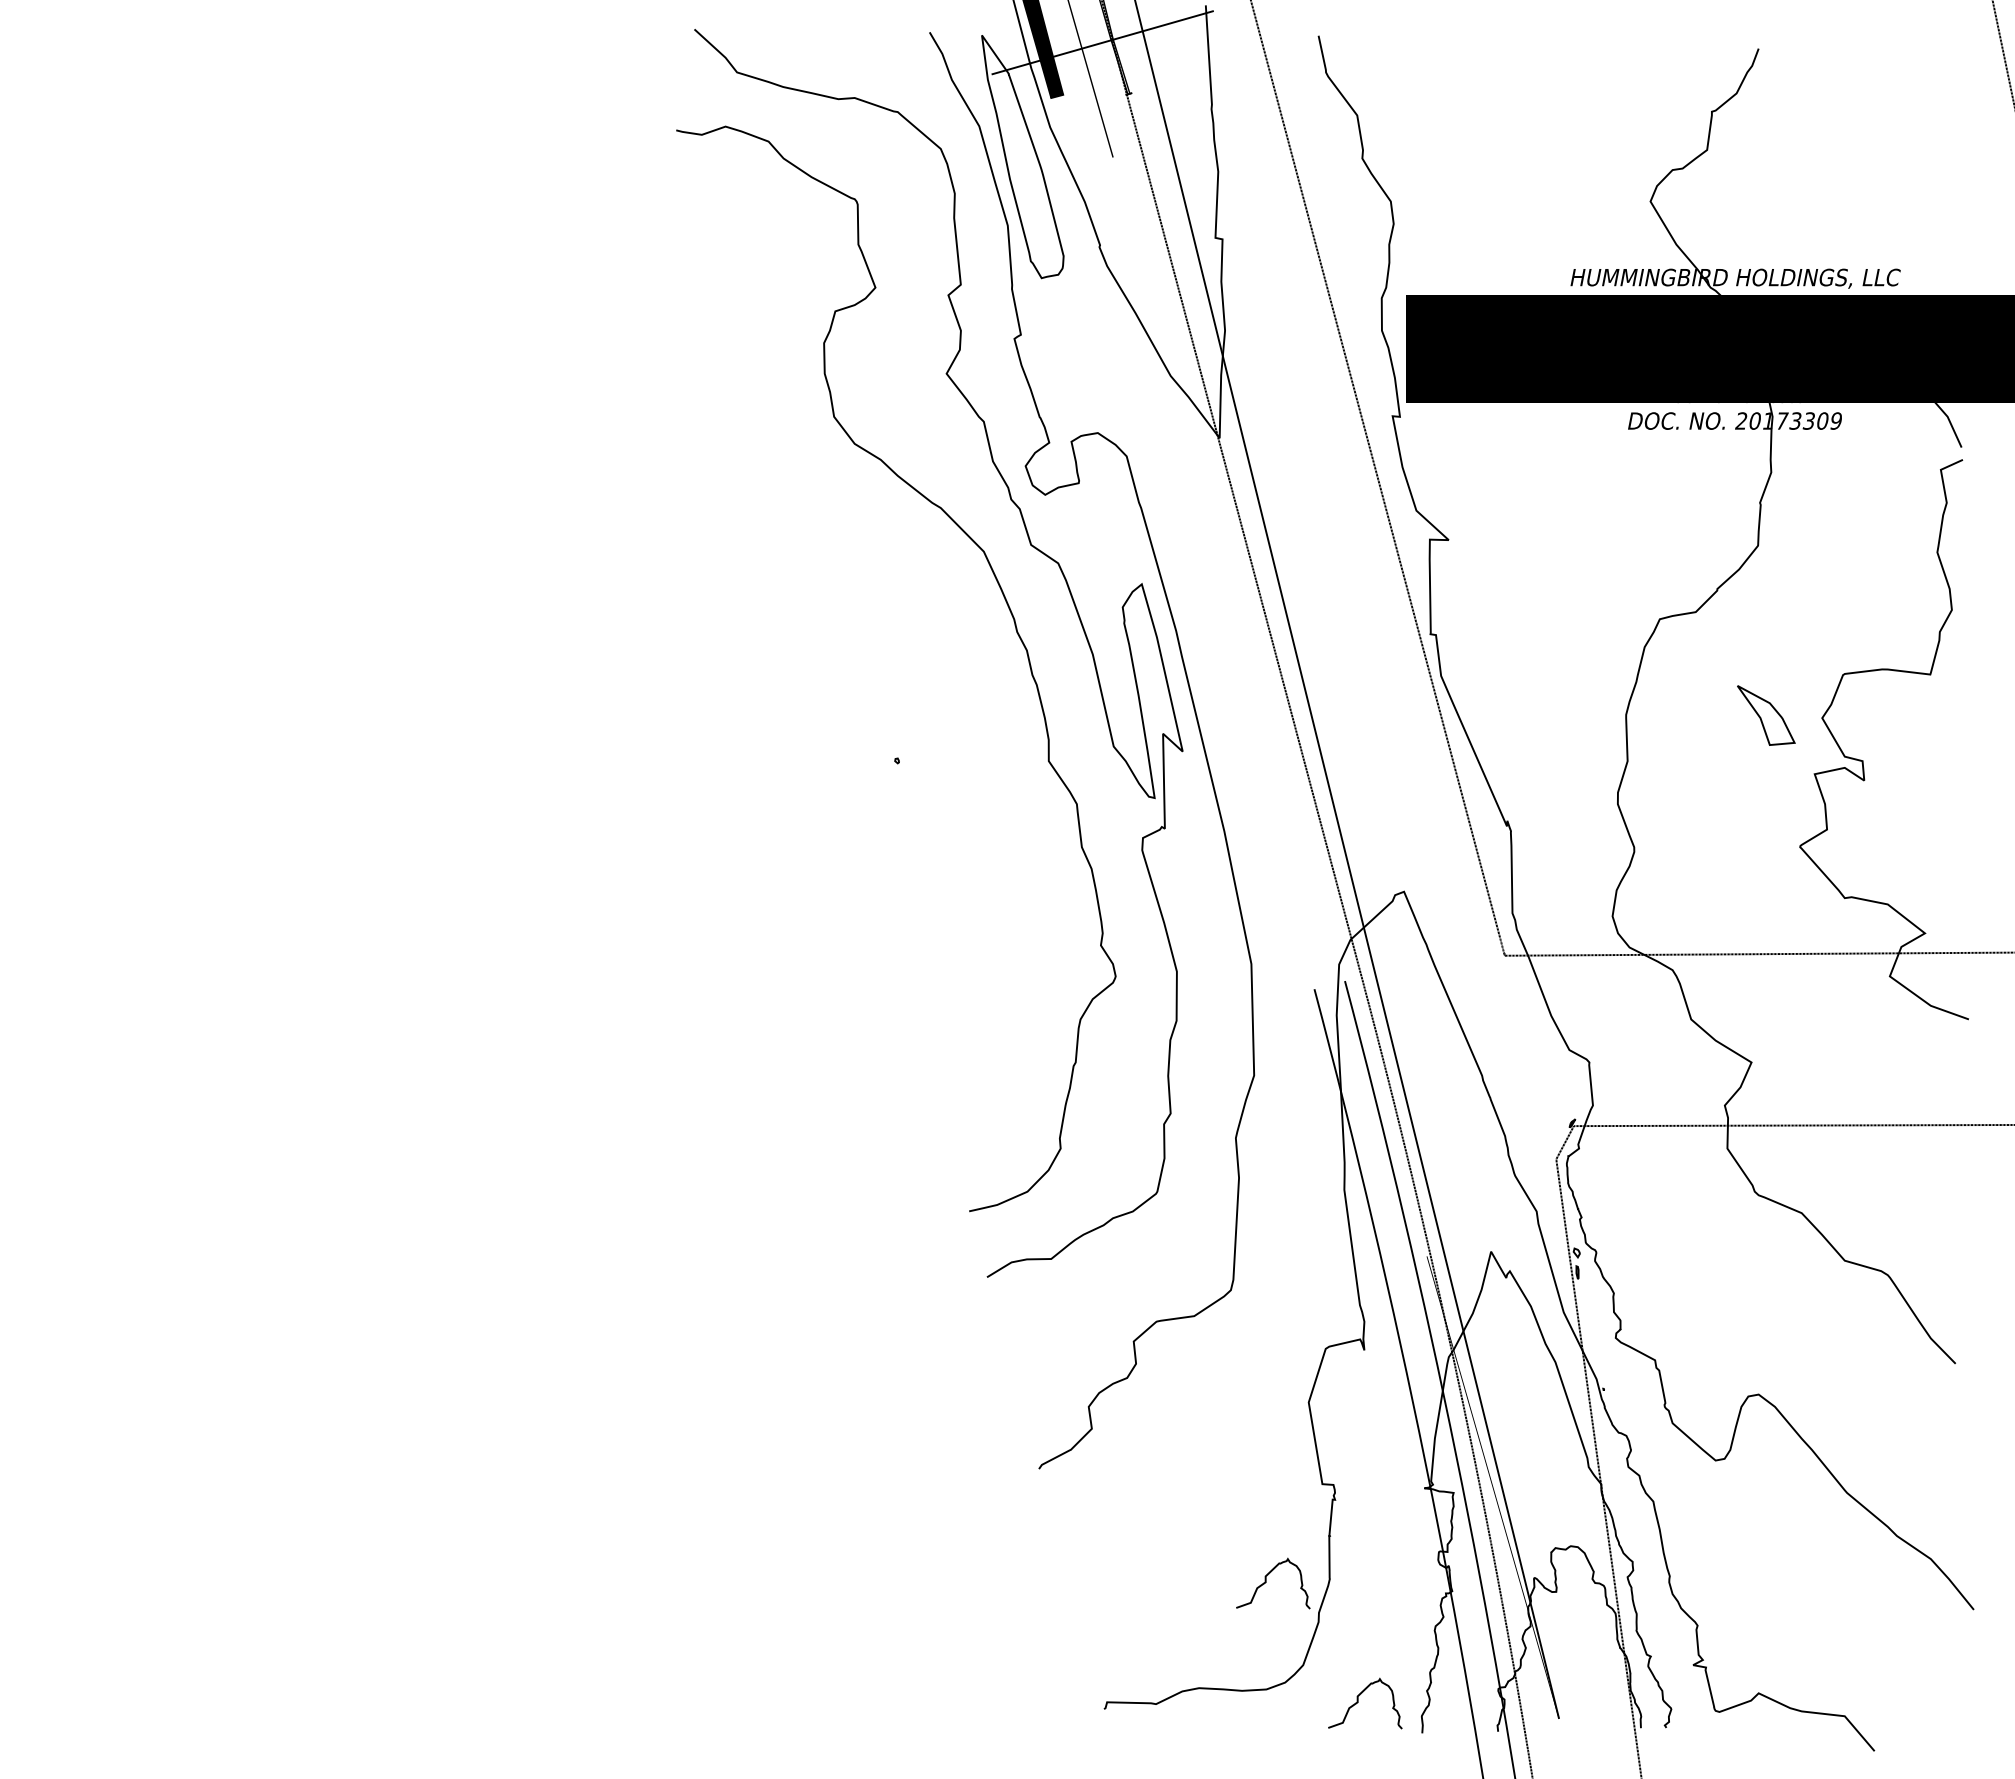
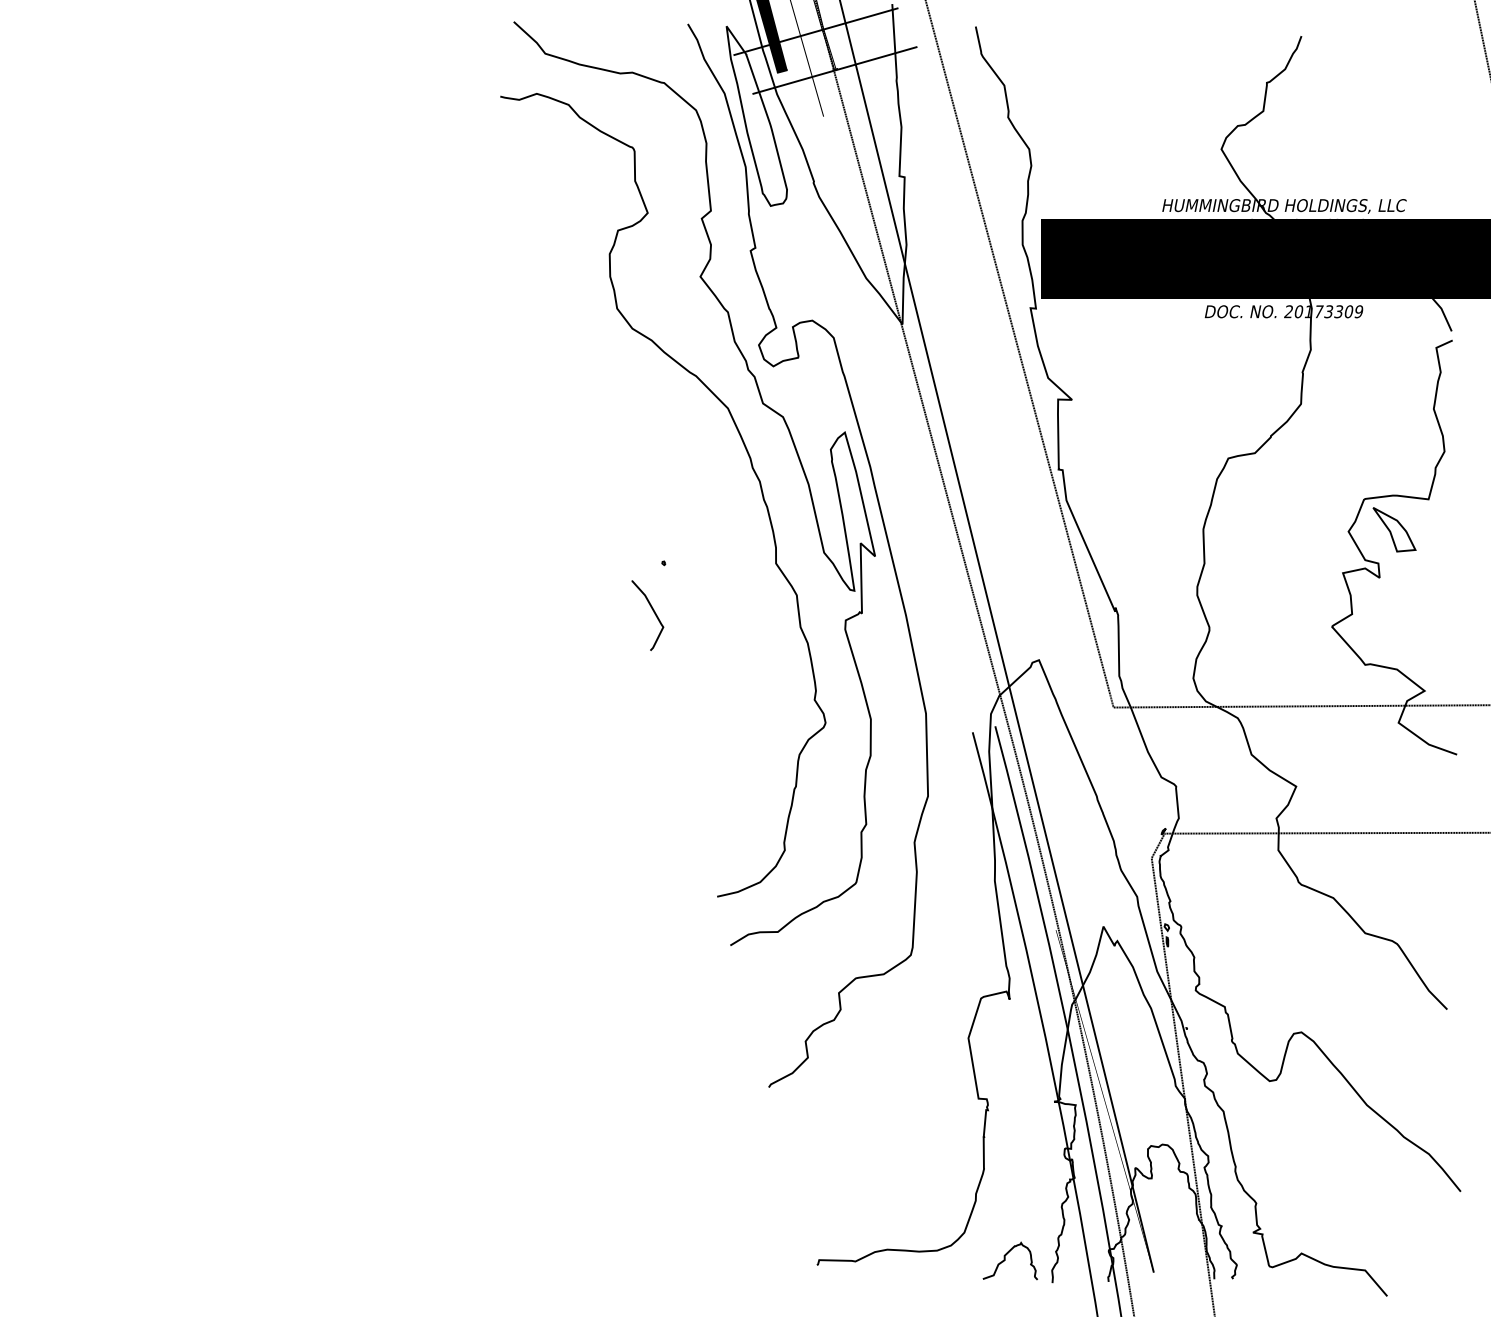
line: (1128, 94) -> (835, 70), added
part: (1766, 715) -> (1394, 529), moved
curve: (883, 827) -> (653, 612), added
curve: (1266, 1582) -> (937, 1171), removed

